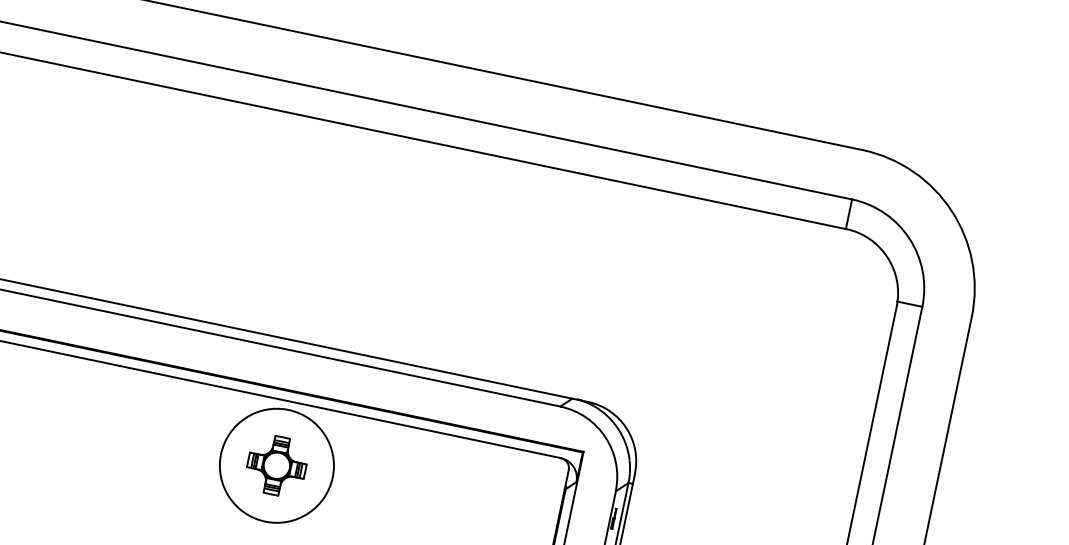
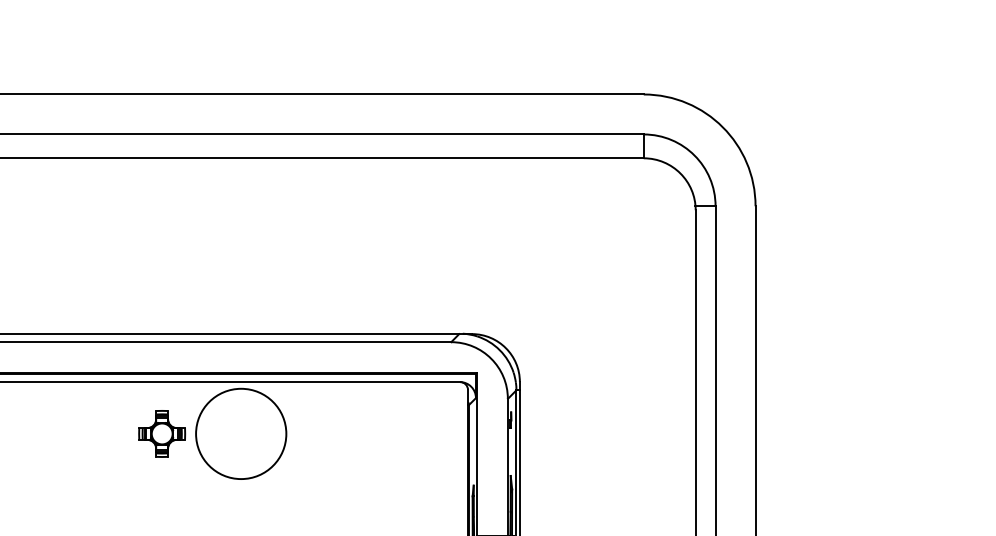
part: (277, 465) -> (162, 433), moved

